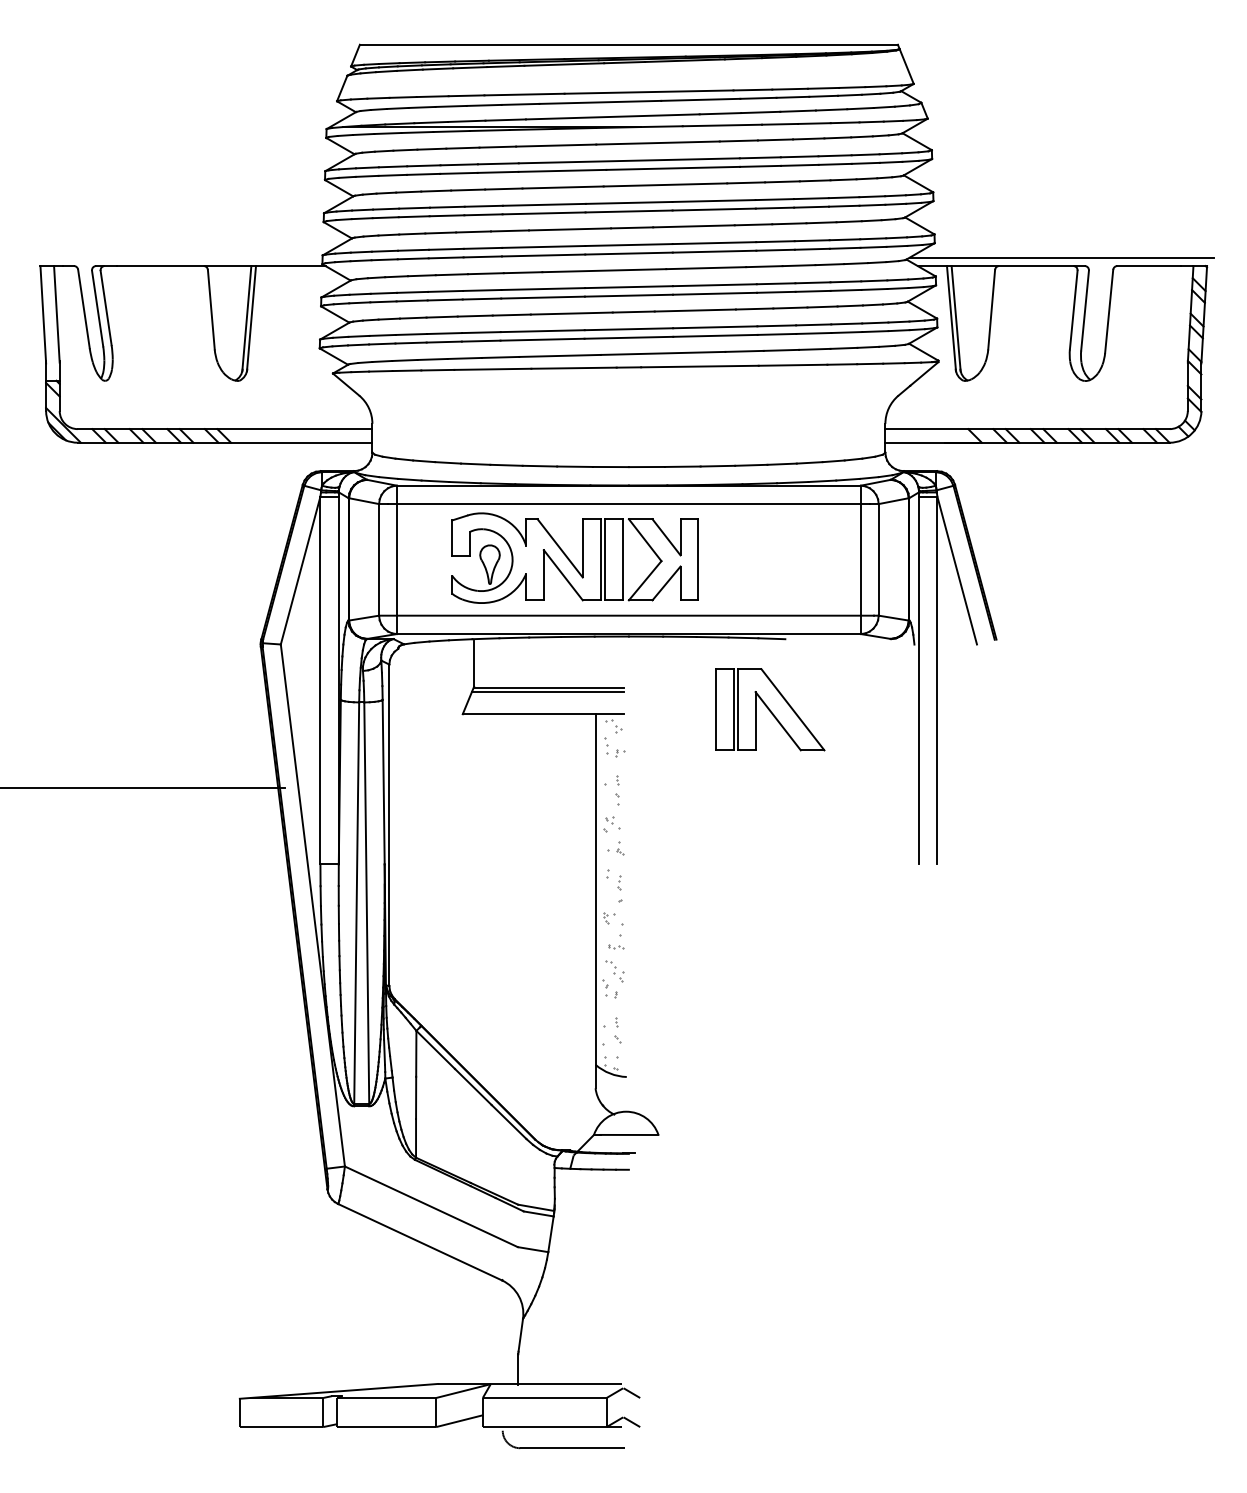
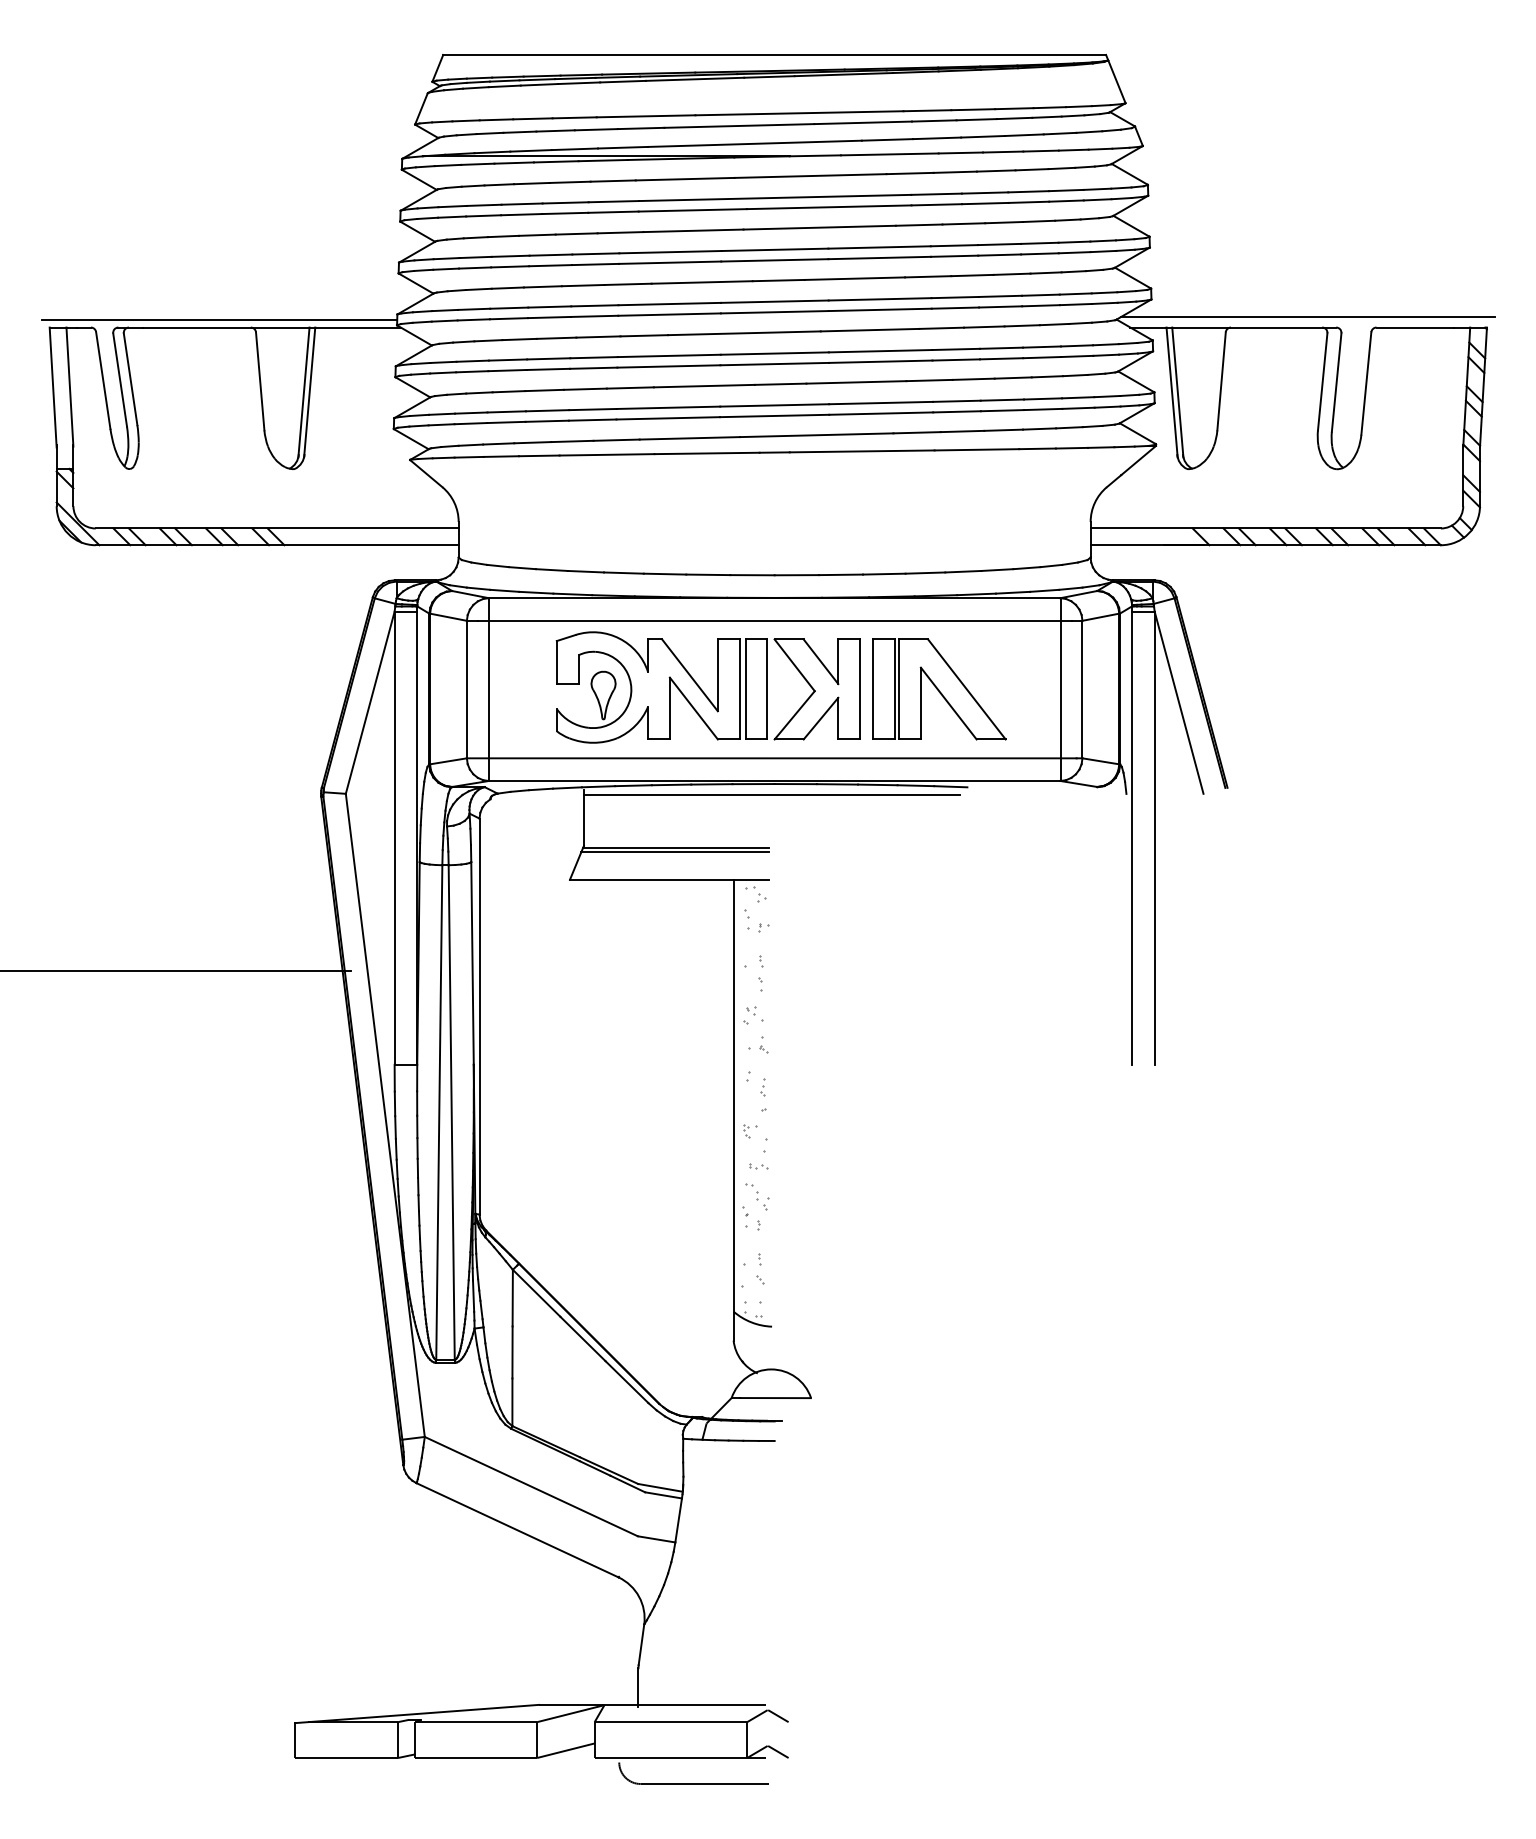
line: (178, 259) -> (219, 319), added
line: (626, 645) -> (771, 795), added
part: (770, 709) -> (939, 689), moved

